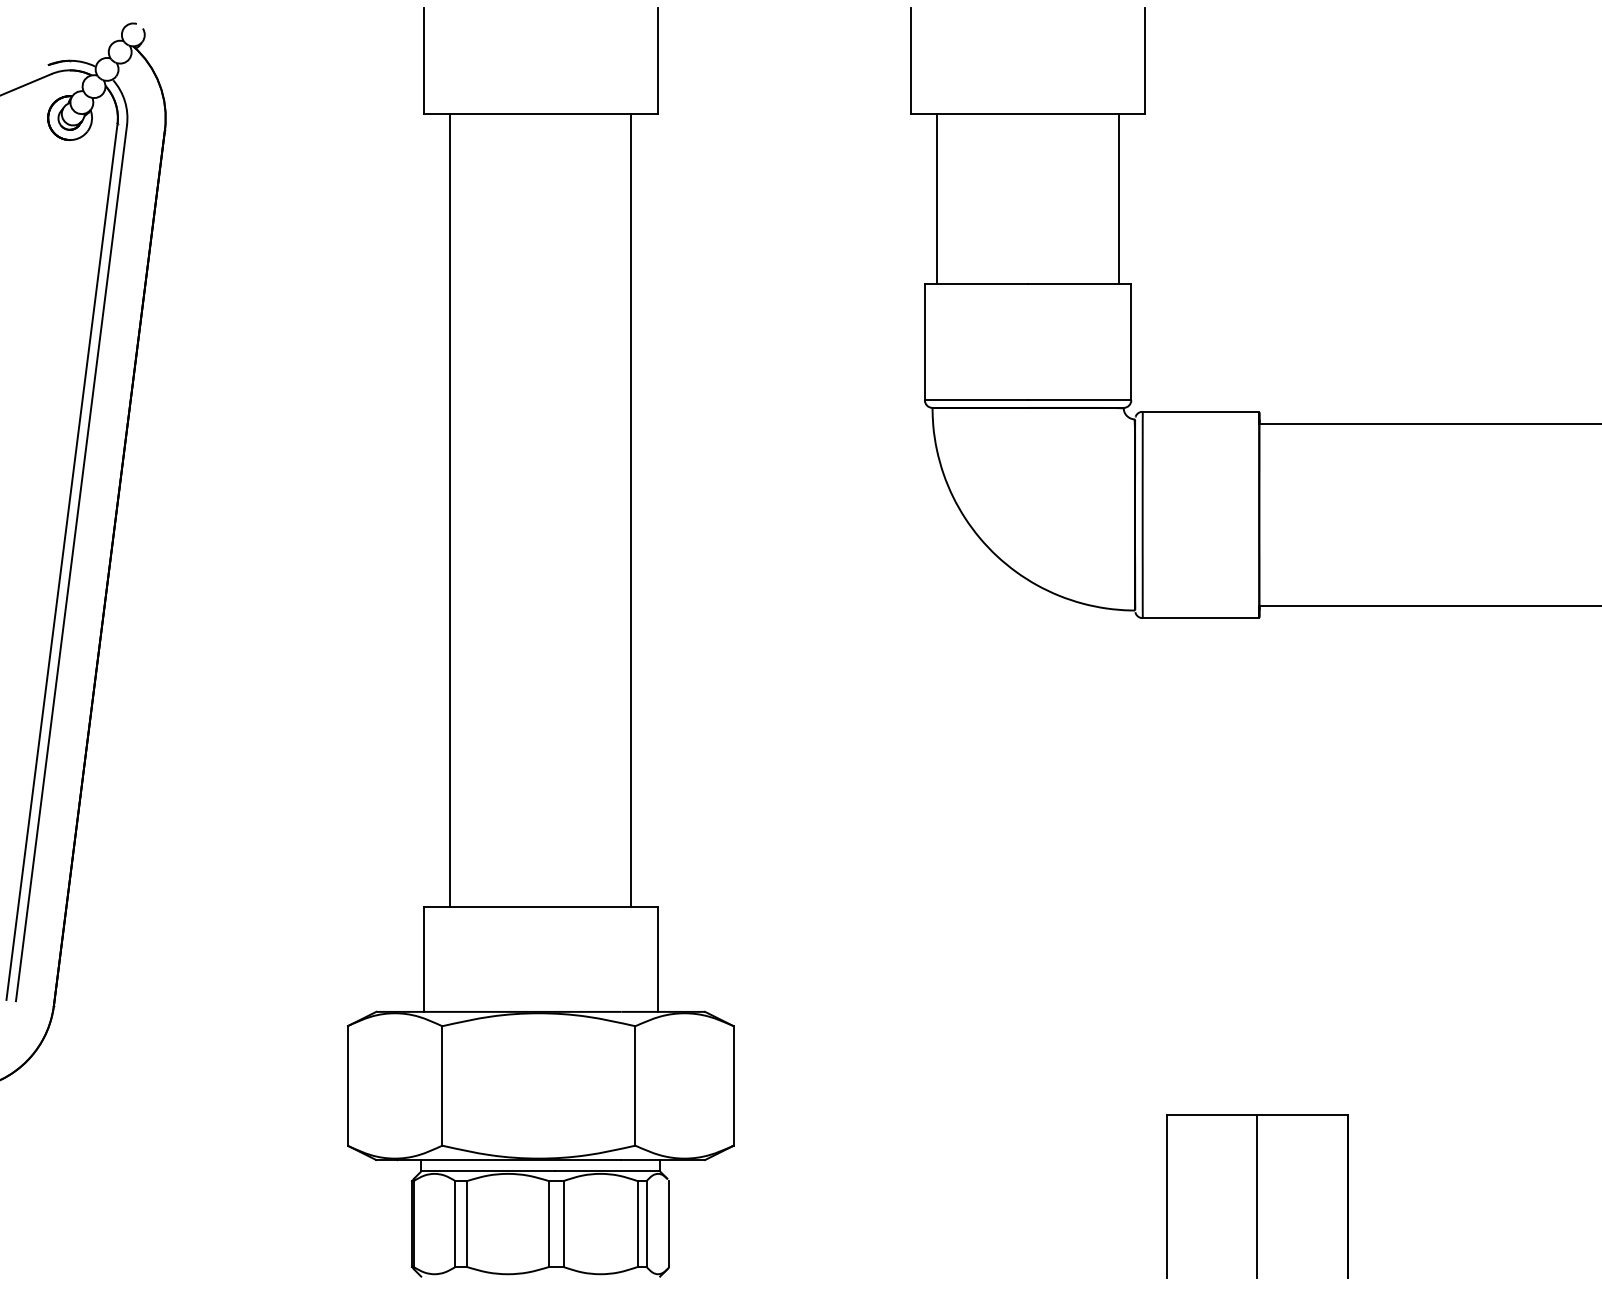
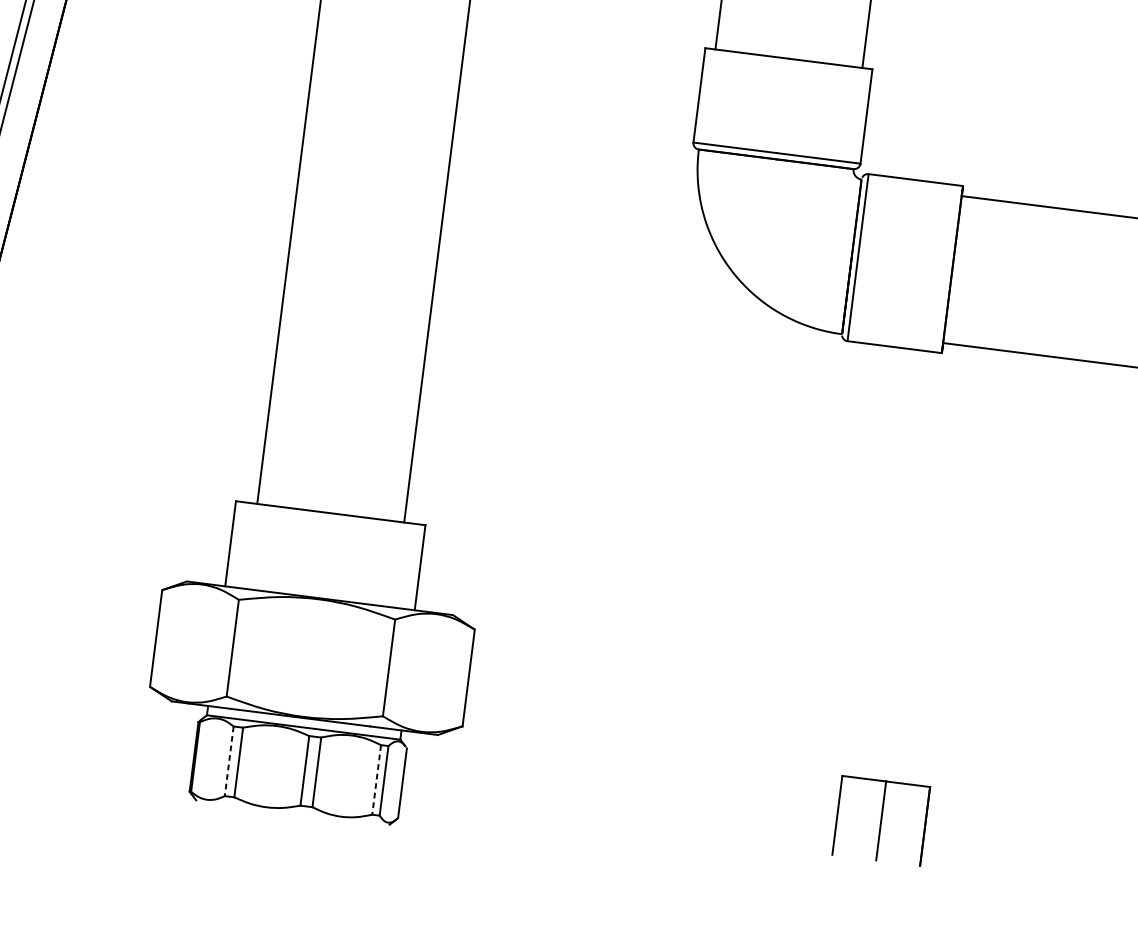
part: (1257, 1196) -> (881, 821), size x0.6
line: (455, 1224) -> (229, 761), solid -> dashed
line: (637, 1224) -> (376, 780), solid -> dashed

